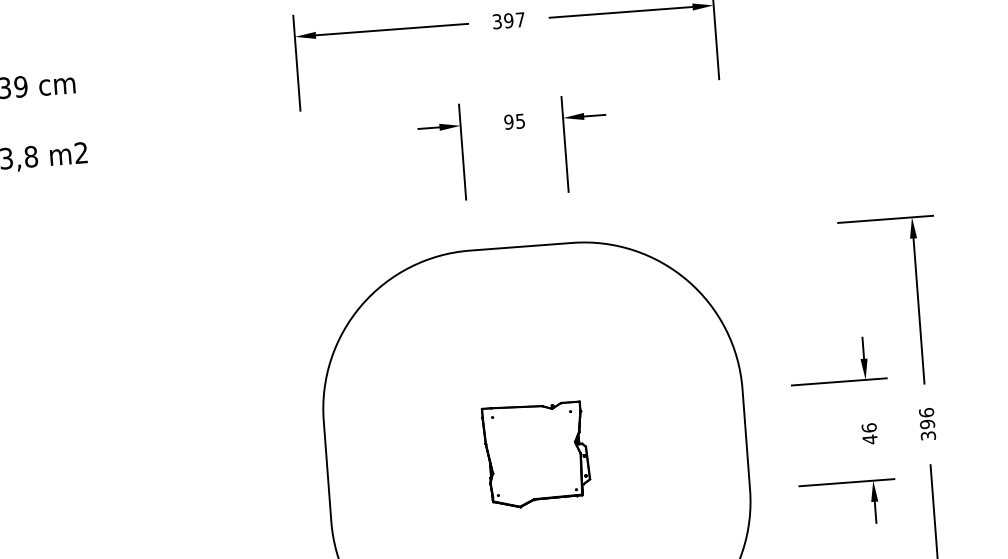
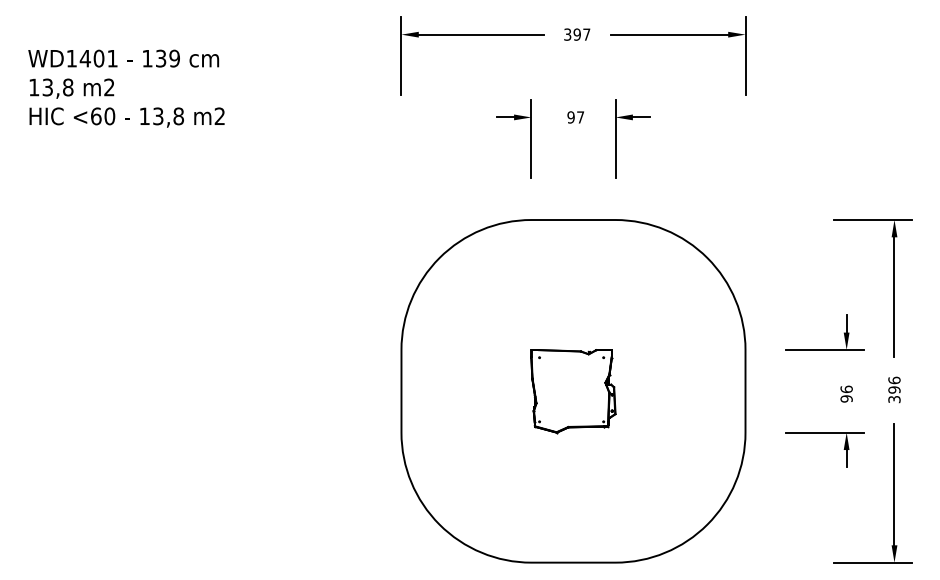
text: (520, 121) -> (580, 117), 95 -> 97
text: (869, 439) -> (846, 398), 46 -> 96

